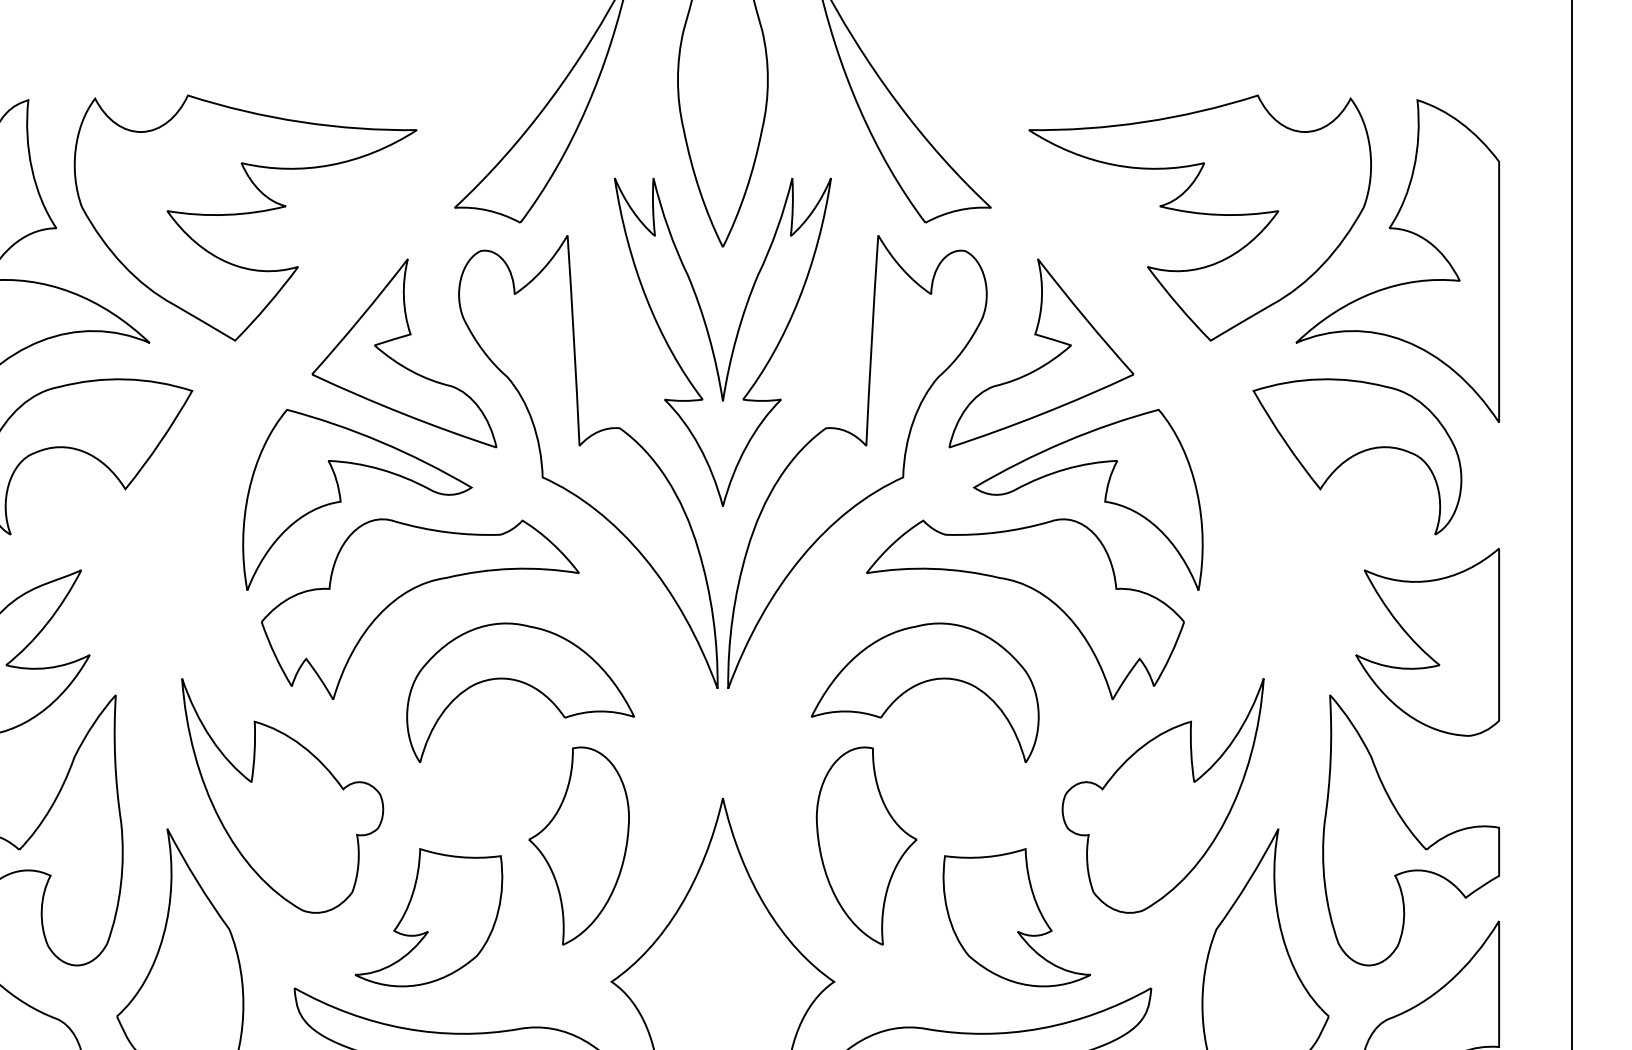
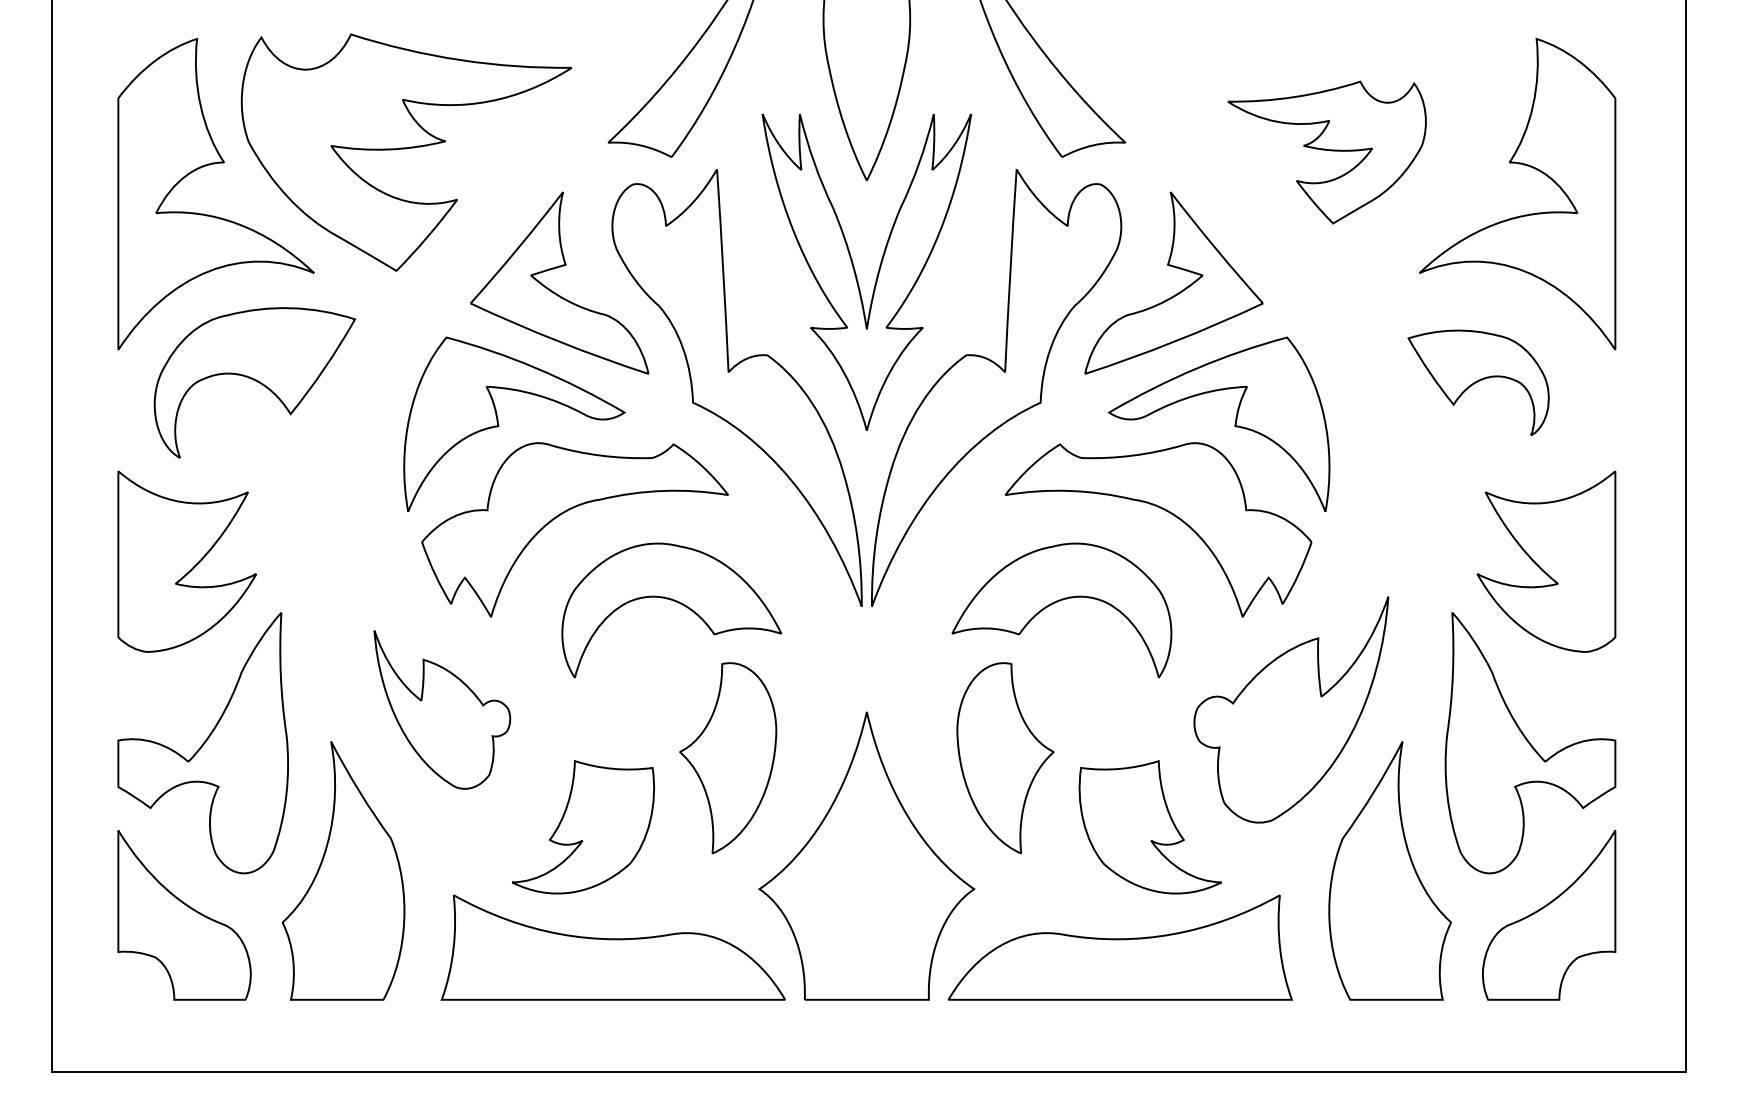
part: (1199, 217) -> (1326, 152), size x0.6
part: (1357, 456) -> (1478, 382), size x0.7
part: (282, 795) -> (442, 709), size x0.7

